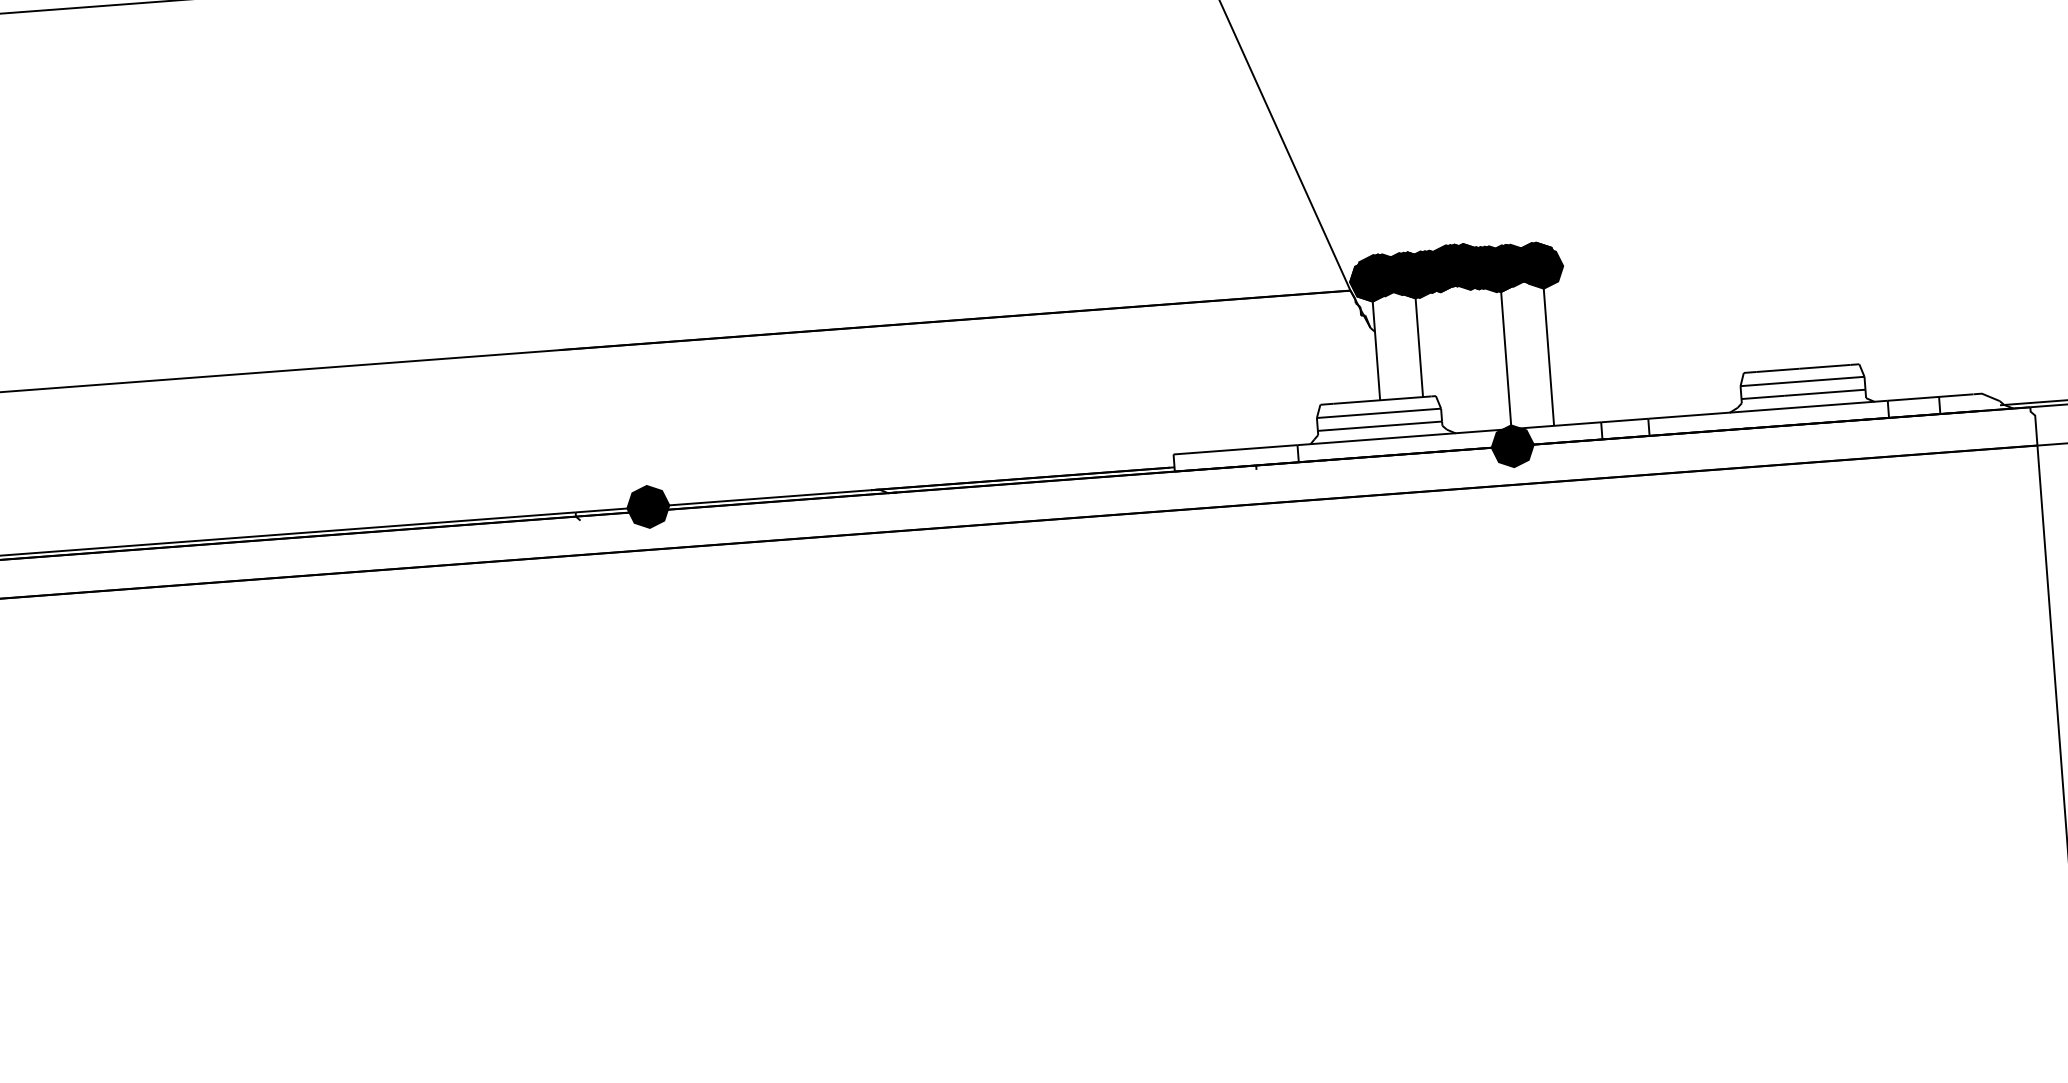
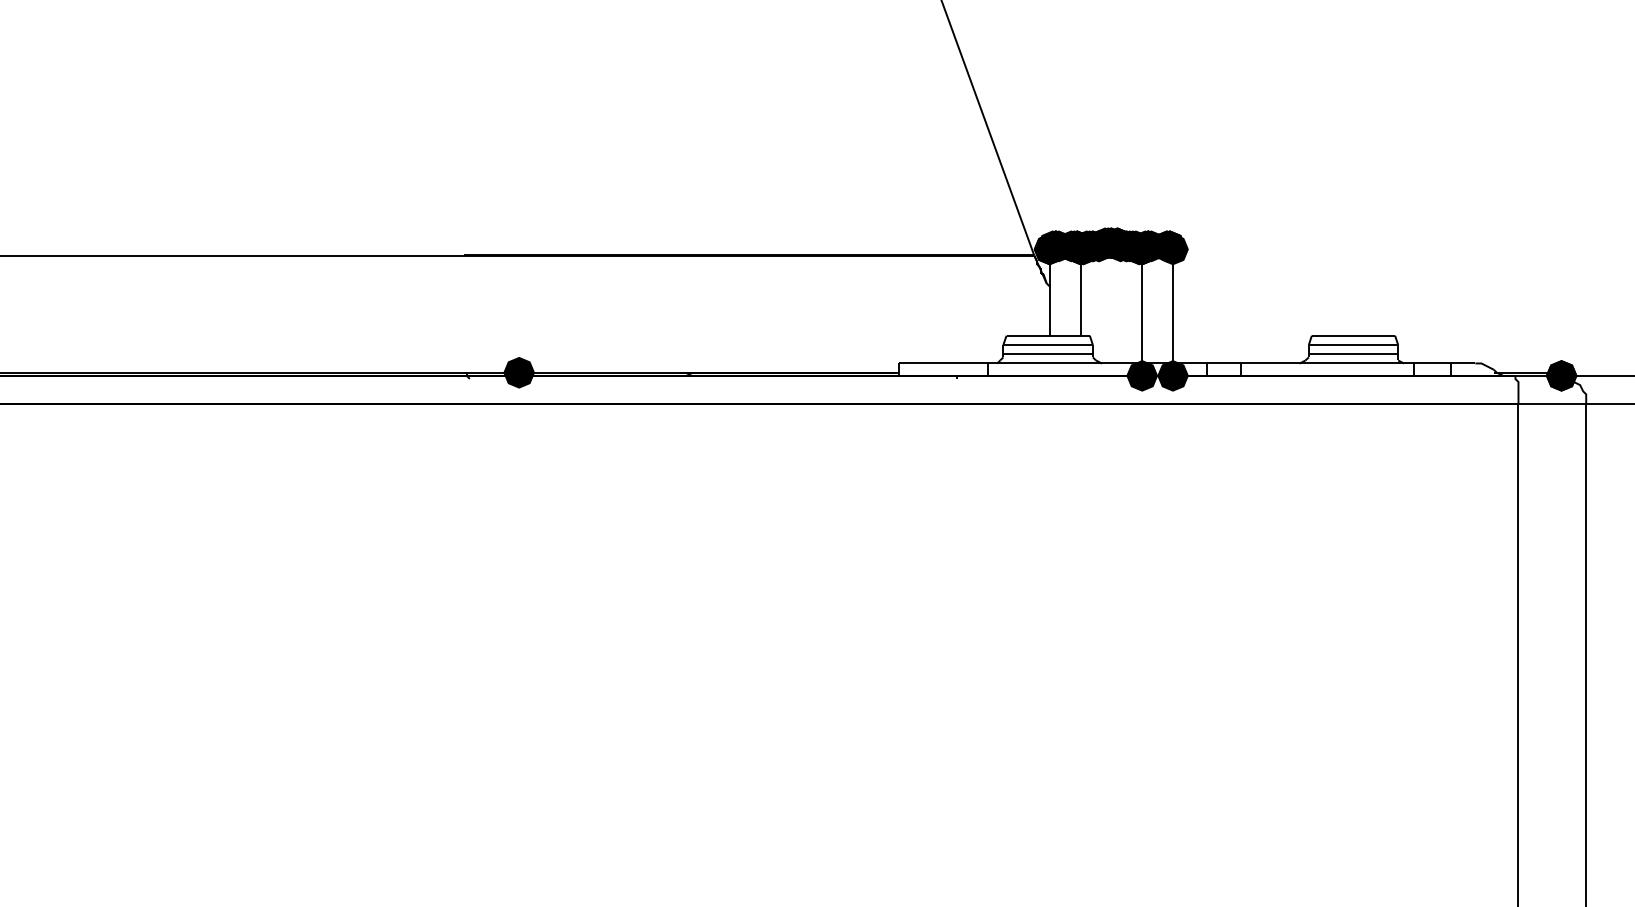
fill: (1554, 442) -> (1172, 375), added

